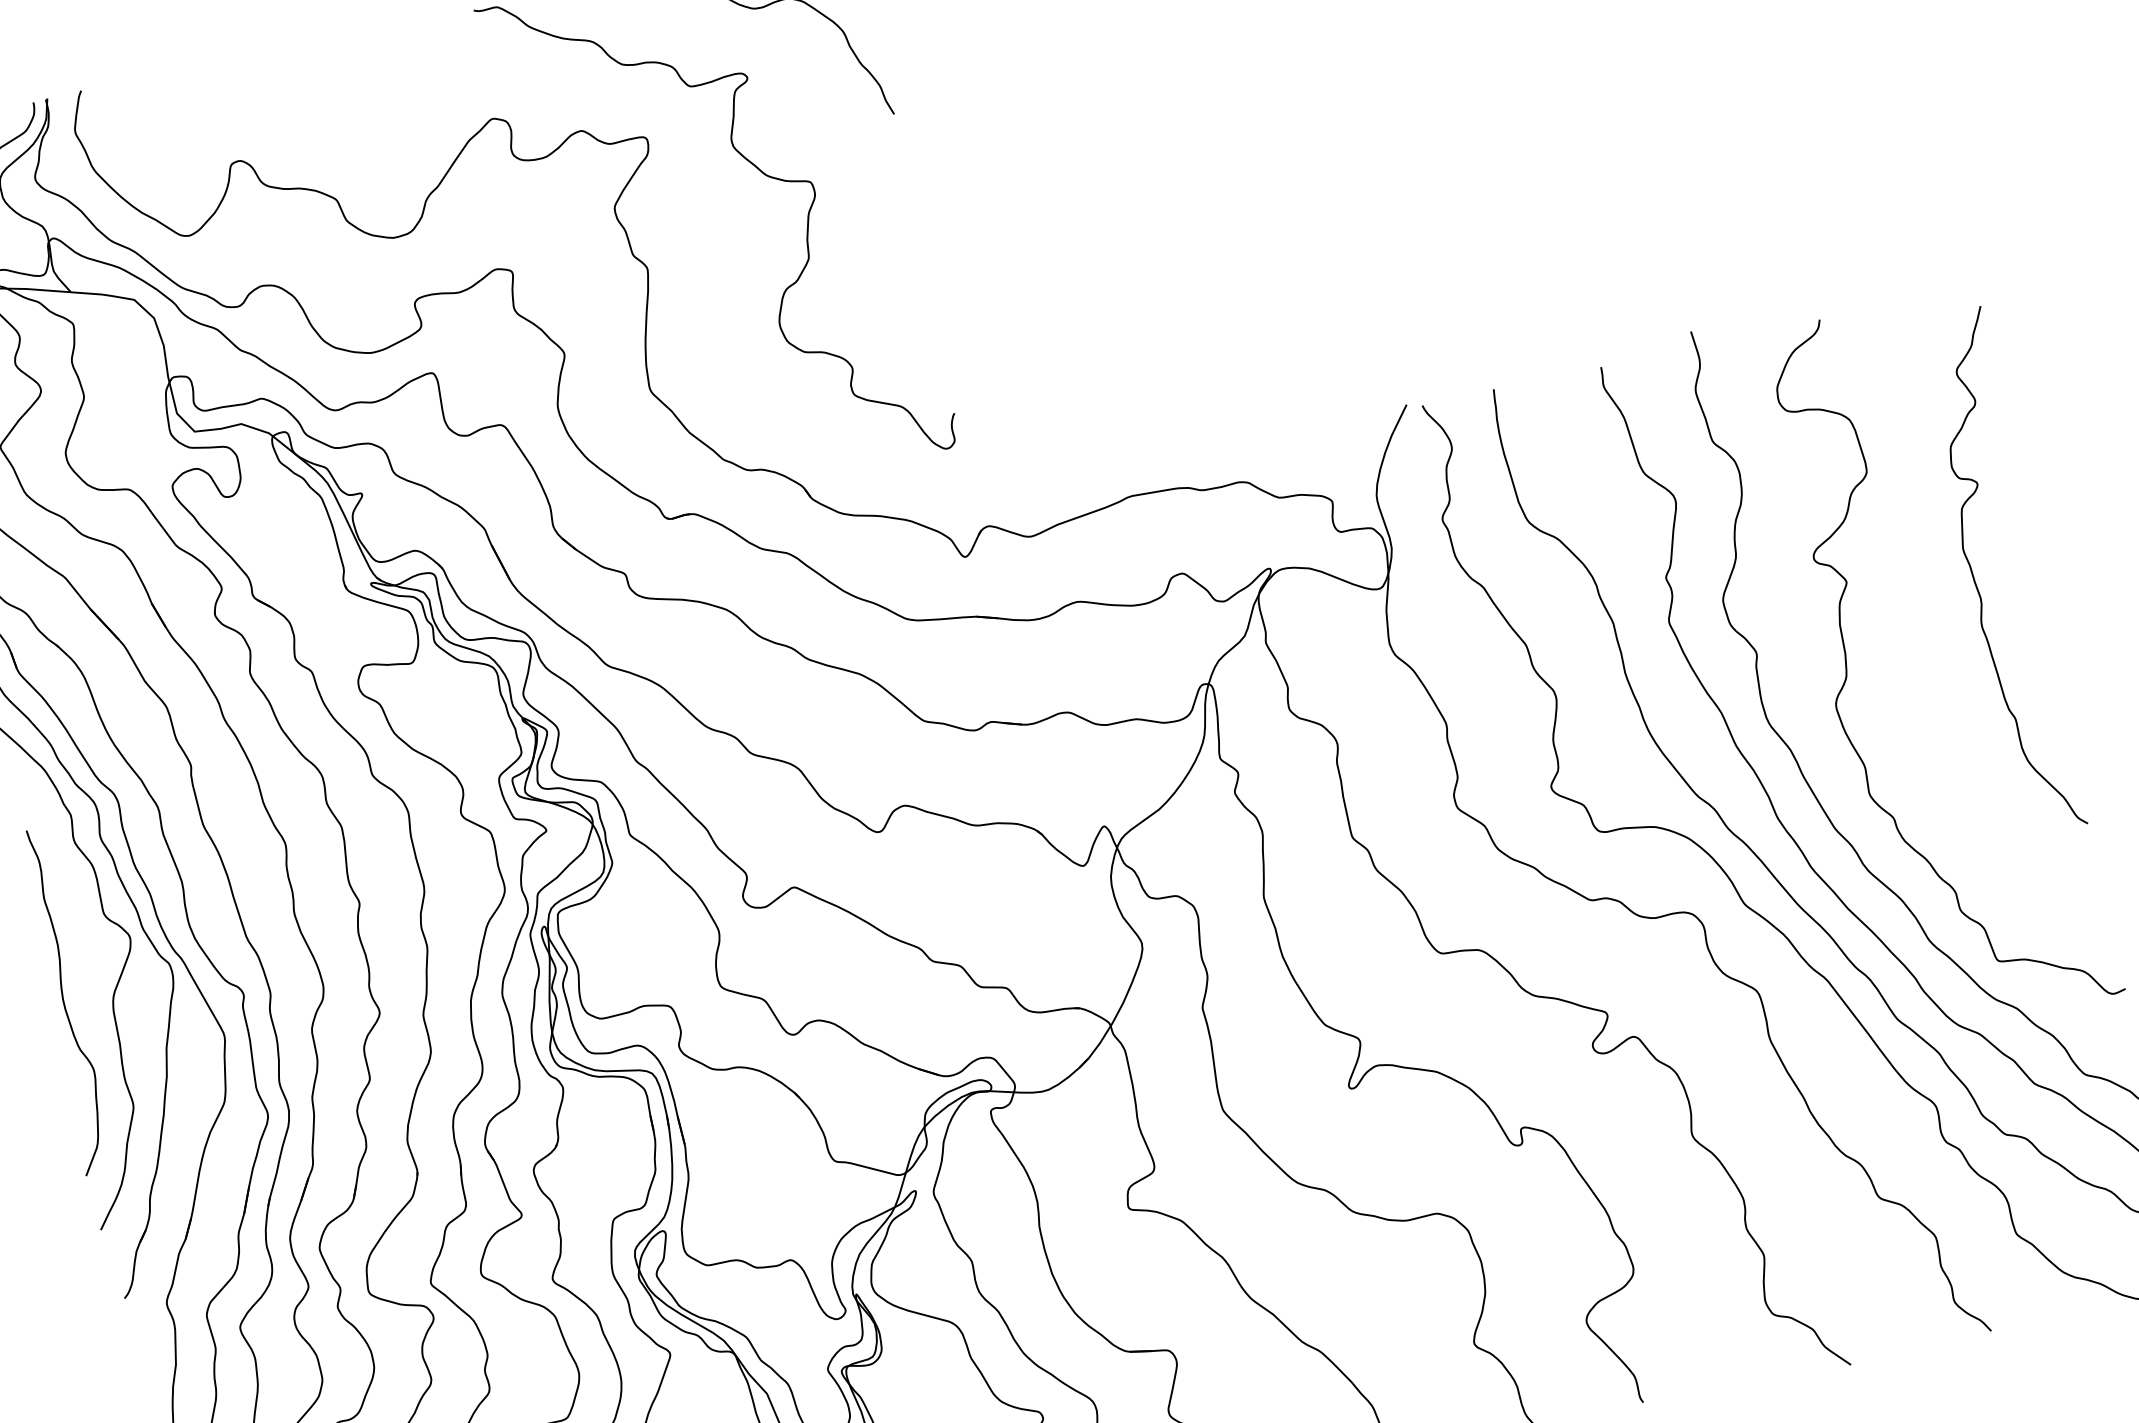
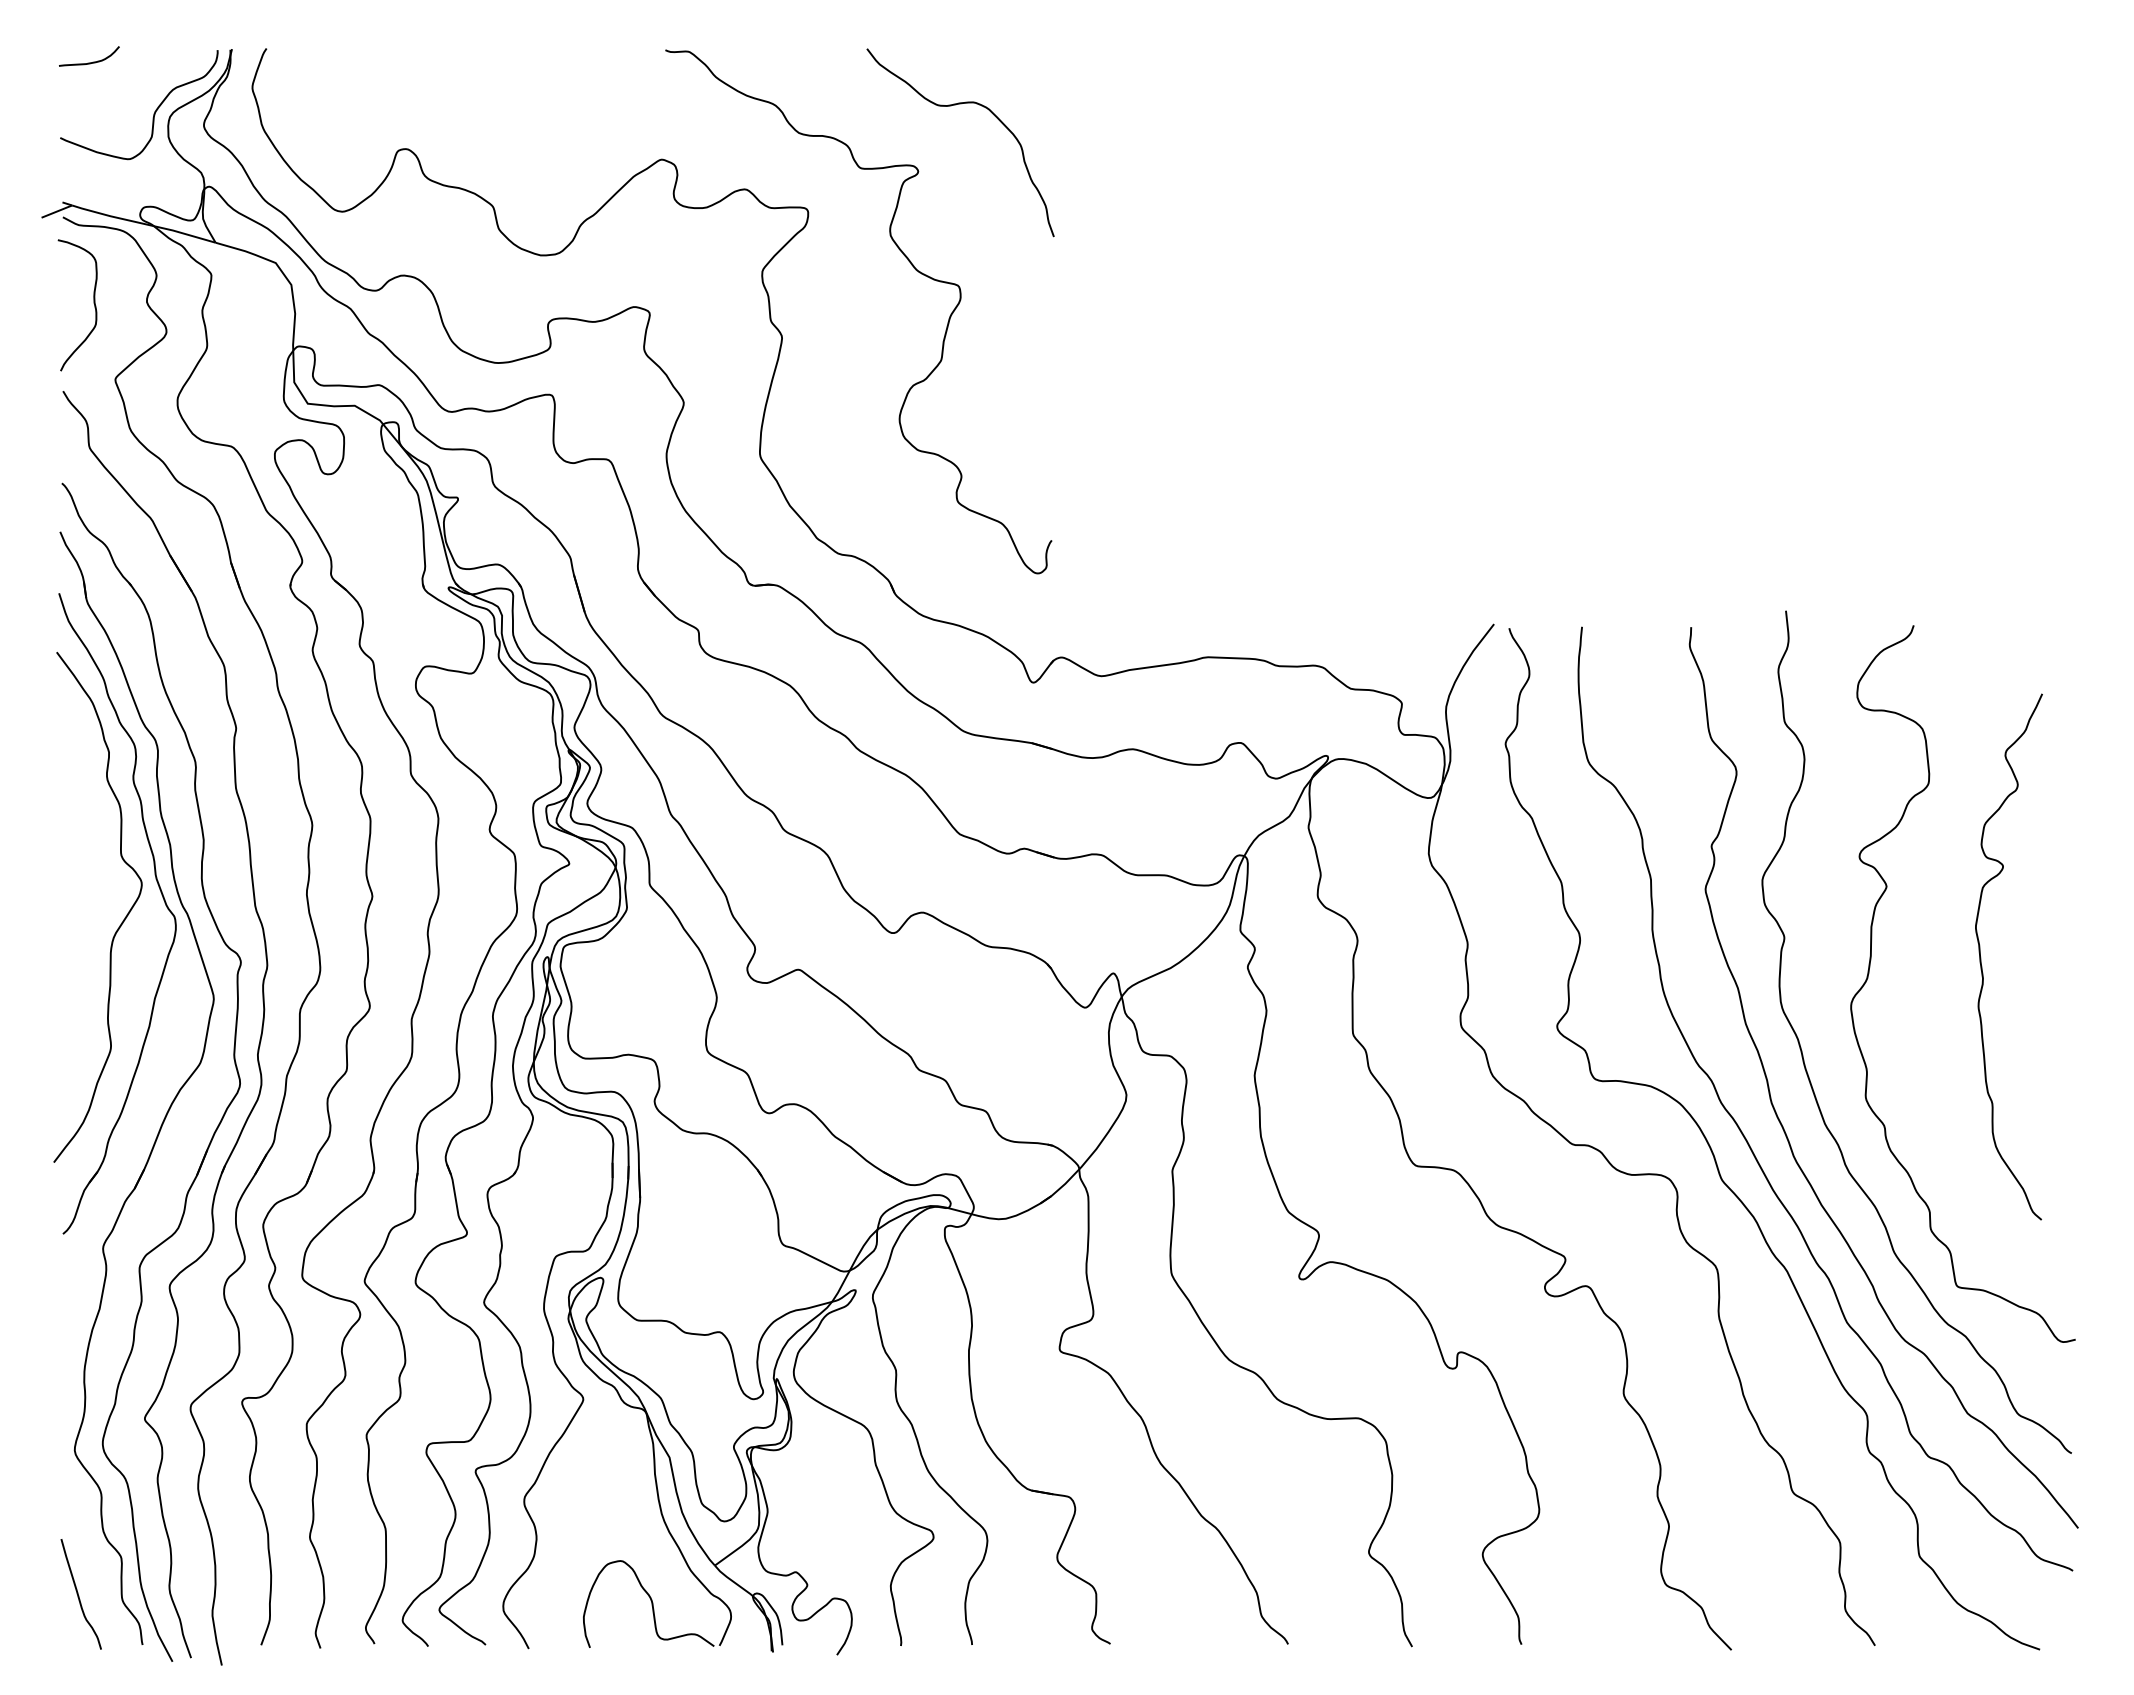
curve: (1974, 577) -> (1981, 957), moved
curve: (64, 1001) -> (64, 932), removed

